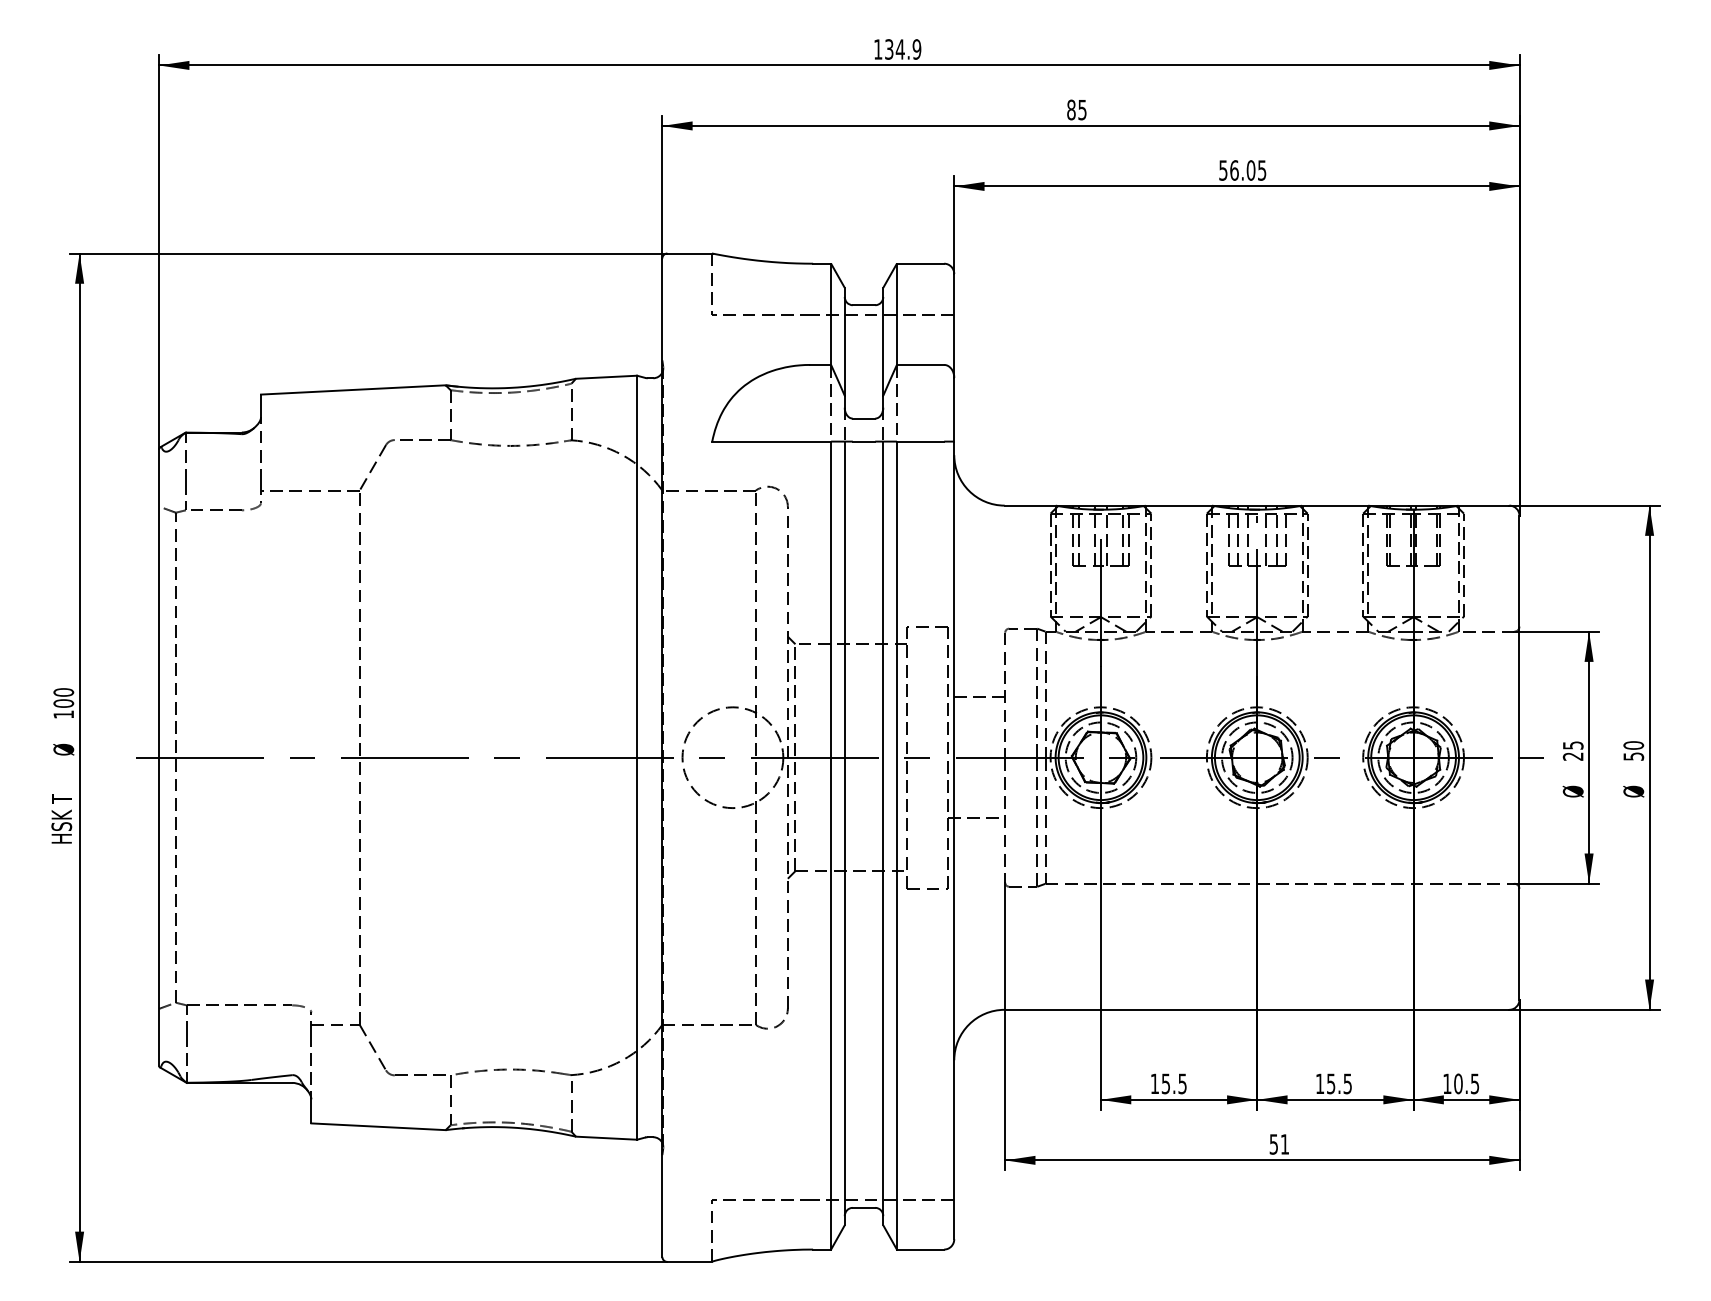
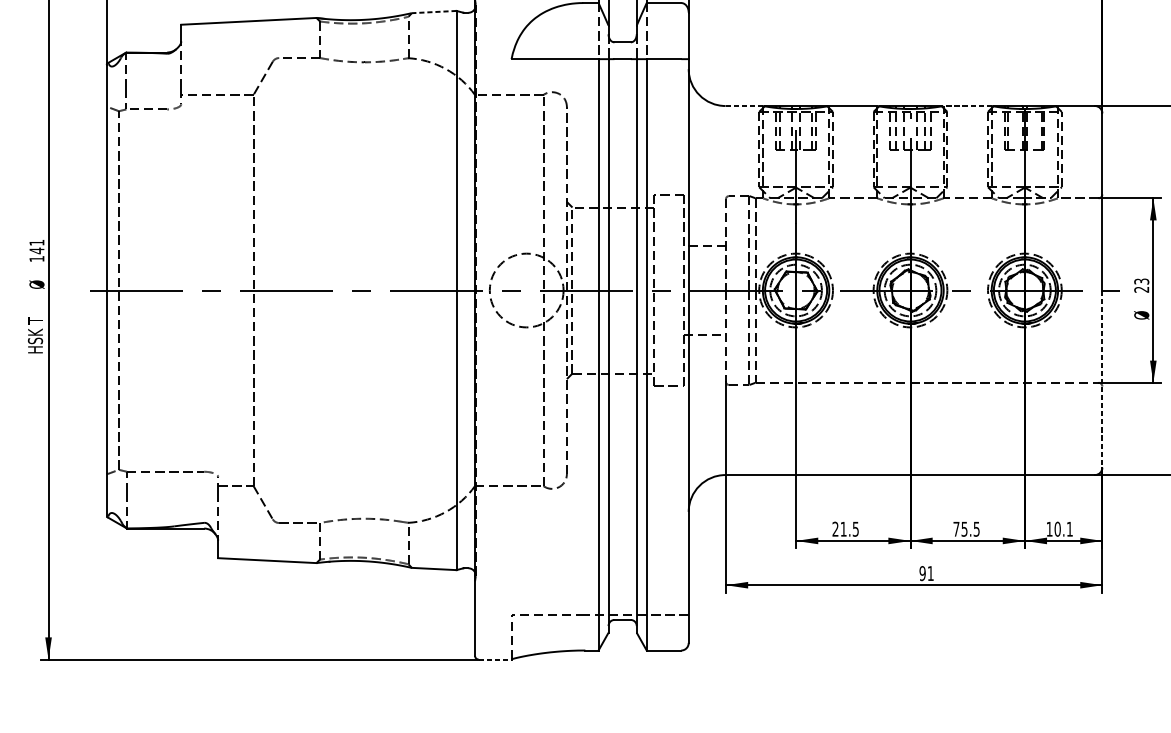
line: (606, 377) -> (434, 12), solid -> dashed
line: (1030, 505) -> (744, 105), solid -> dashed
line: (1334, 505) -> (967, 105), solid -> dashed
text: (63, 698) -> (36, 247), 100 -> 141
text: (1572, 745) -> (1141, 281), 25 -> 23
line: (1519, 879) -> (1102, 379), solid -> dashed
text: (1159, 1083) -> (838, 528), 15.5 -> 21.5
text: (1320, 1083) -> (956, 528), 15.5 -> 75.5
text: (1475, 1083) -> (1070, 528), 10.5 -> 10.1
text: (1273, 1144) -> (922, 573), 51 -> 91
line: (690, 1261) -> (495, 659), solid -> dashed

